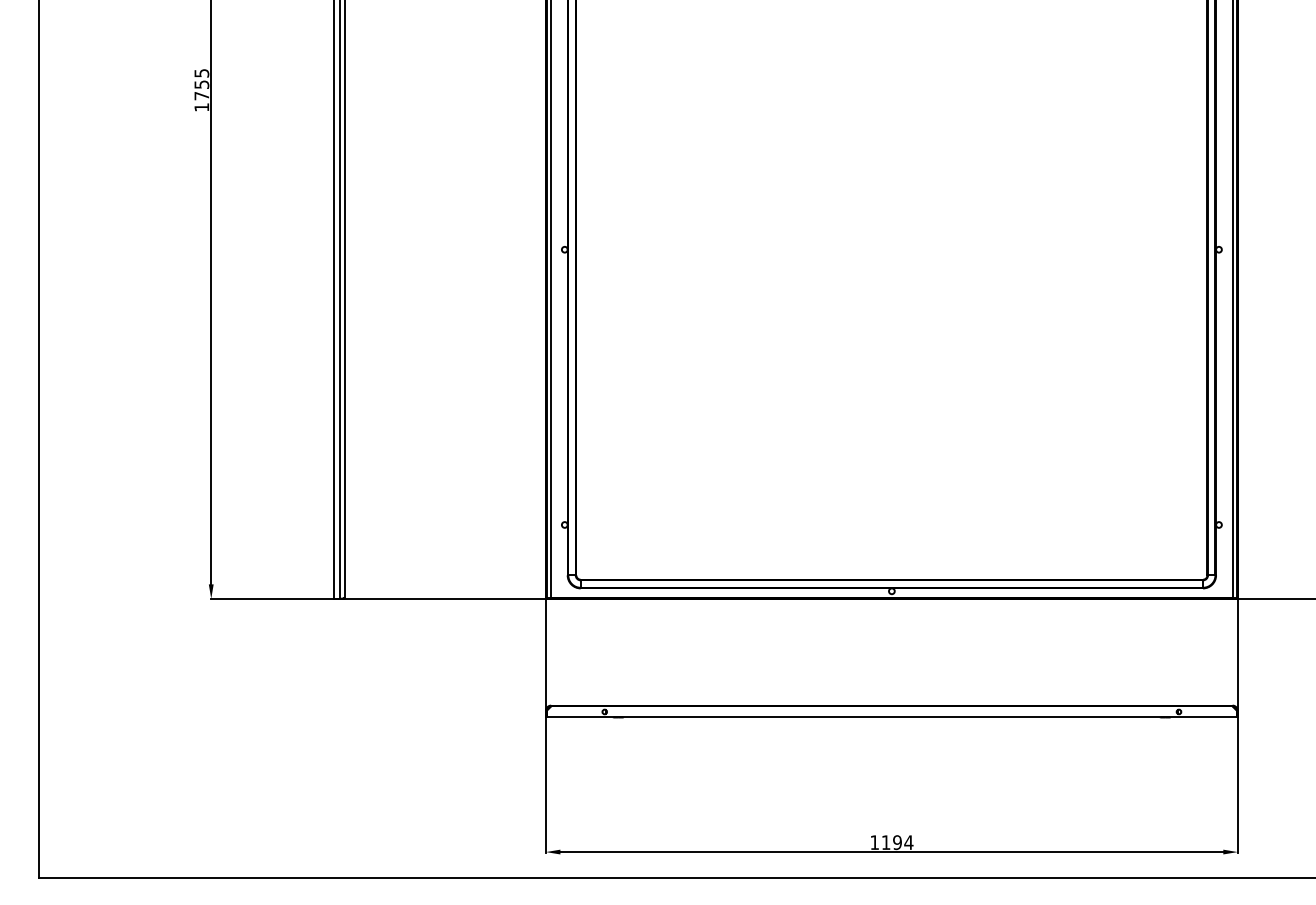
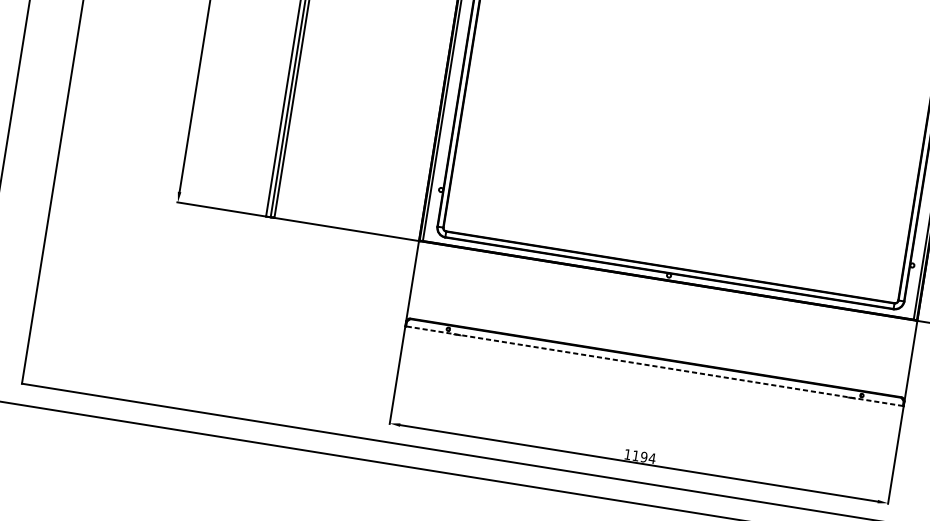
line: (891, 717) -> (654, 366), solid -> dashed

